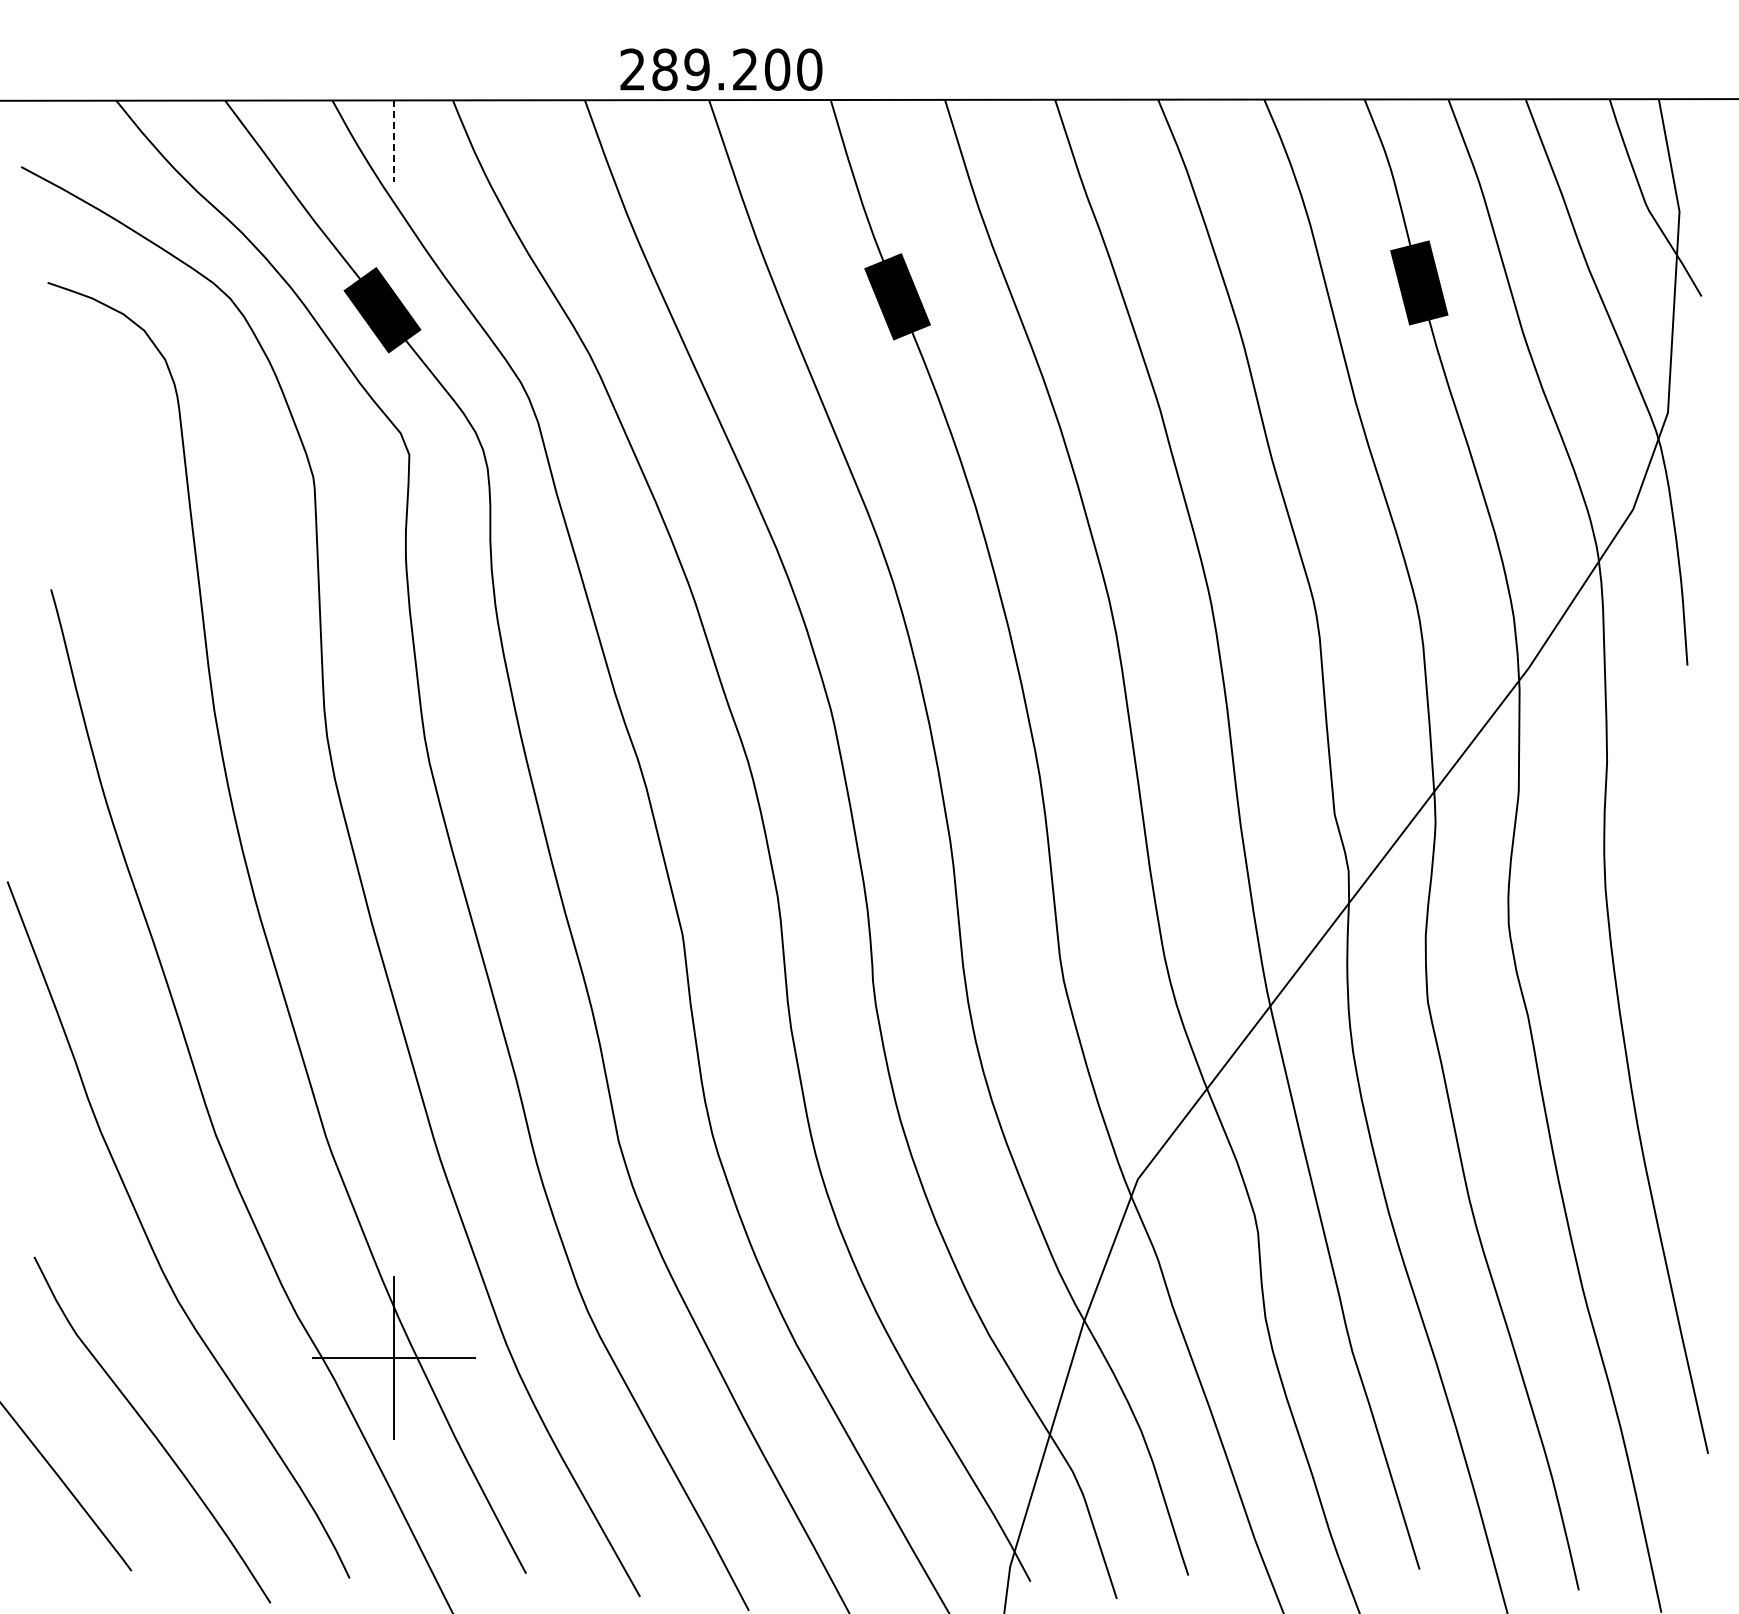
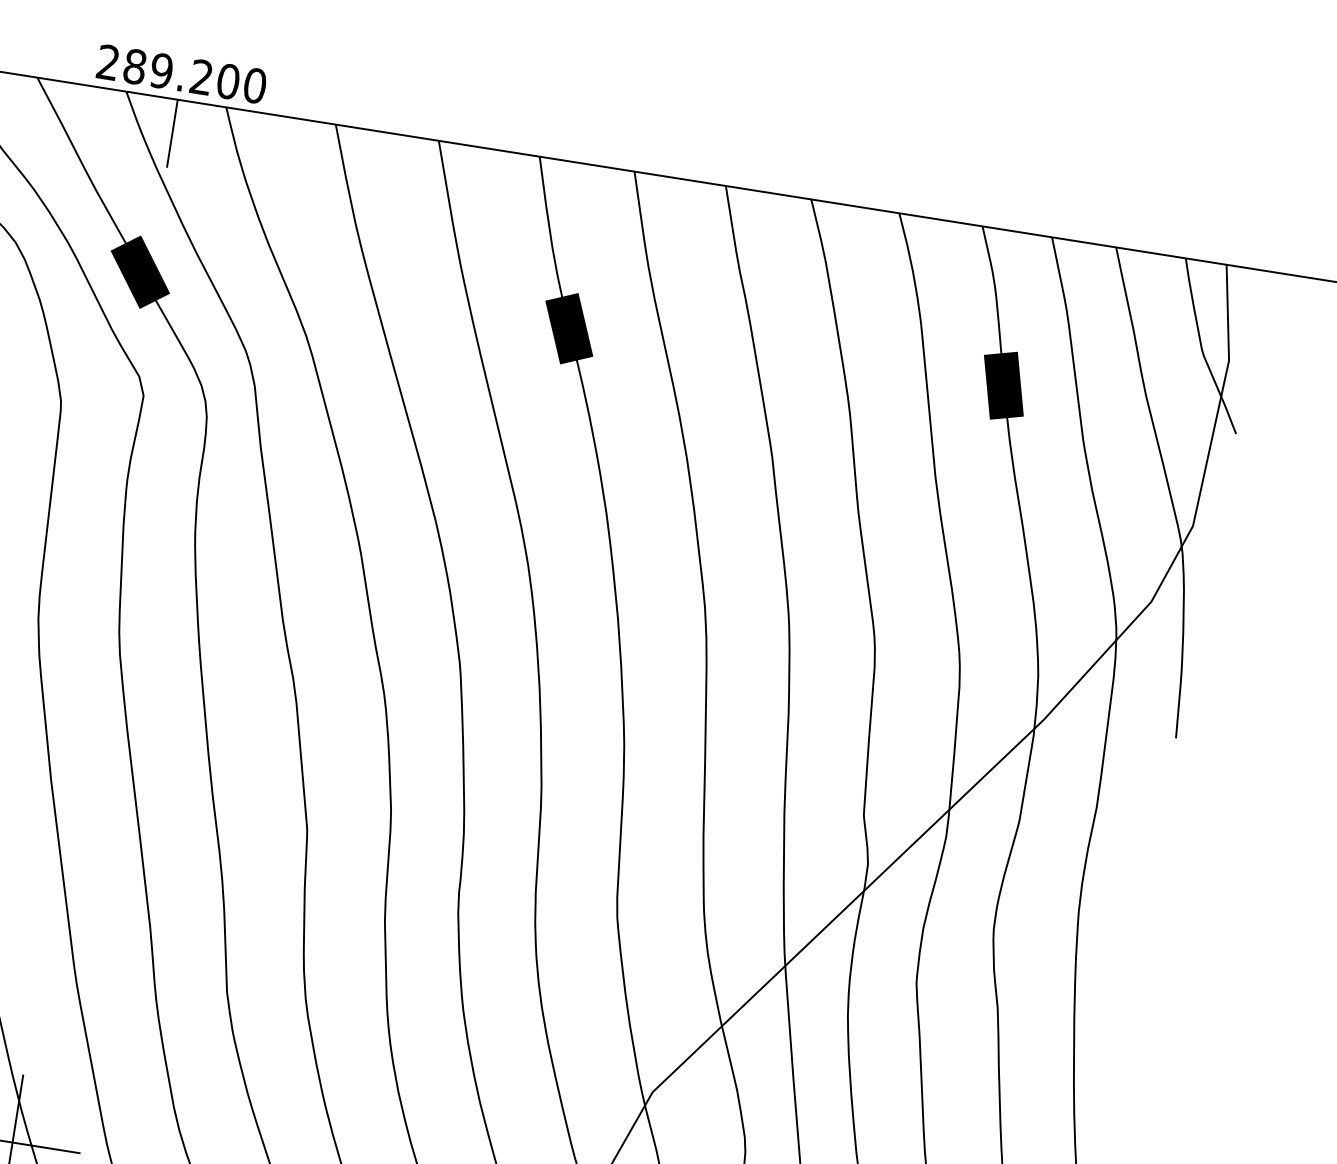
text: (721, 69) -> (181, 74), moved
line: (394, 141) -> (172, 133), dashed -> solid

